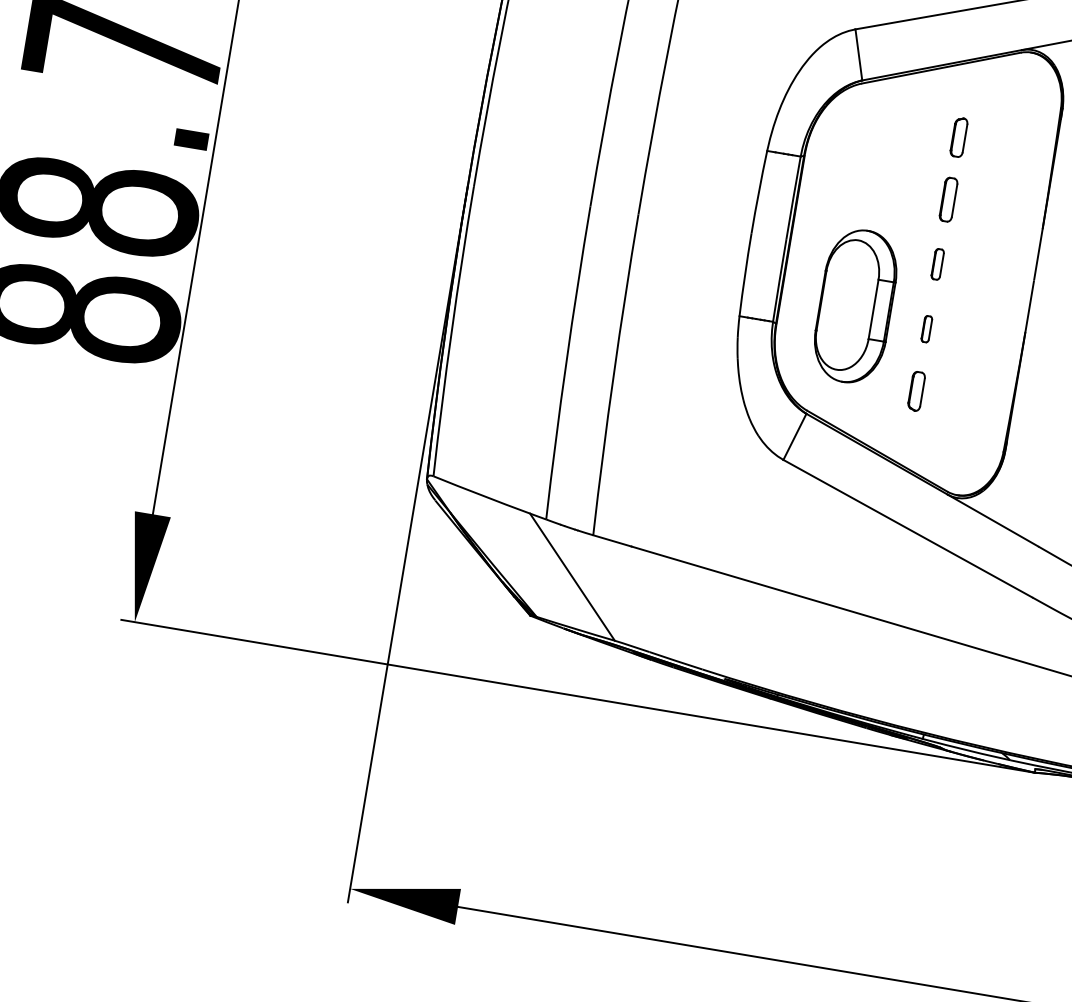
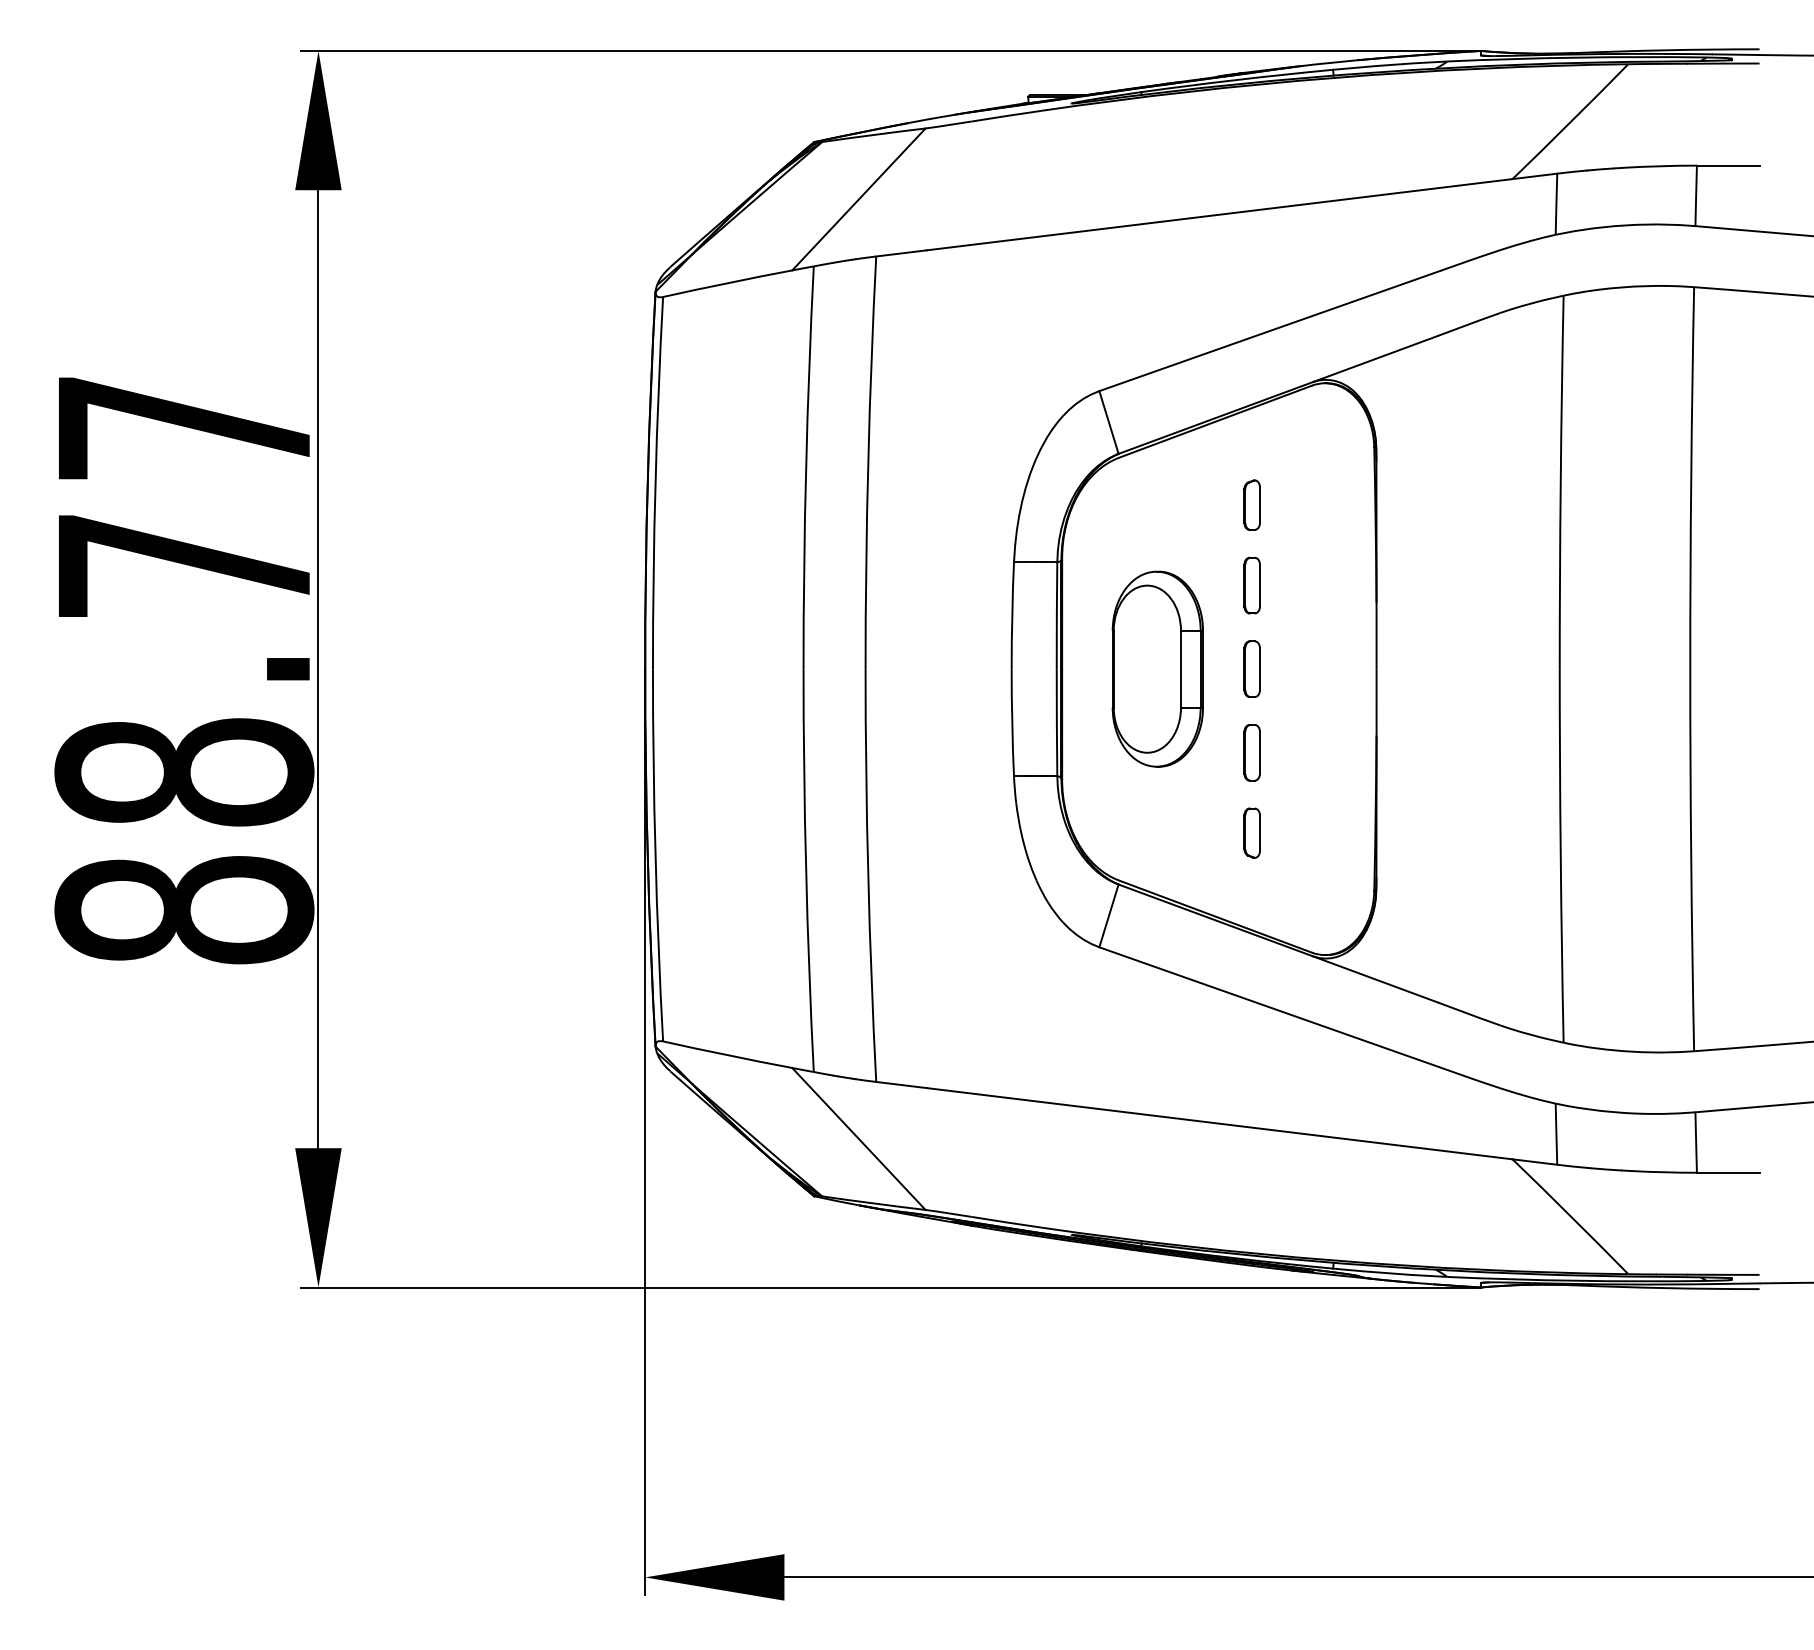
part: (937, 263) -> (1251, 668), size x1.43
part: (855, 305) -> (1157, 668), moved
part: (926, 328) -> (1251, 752), size x1.67

